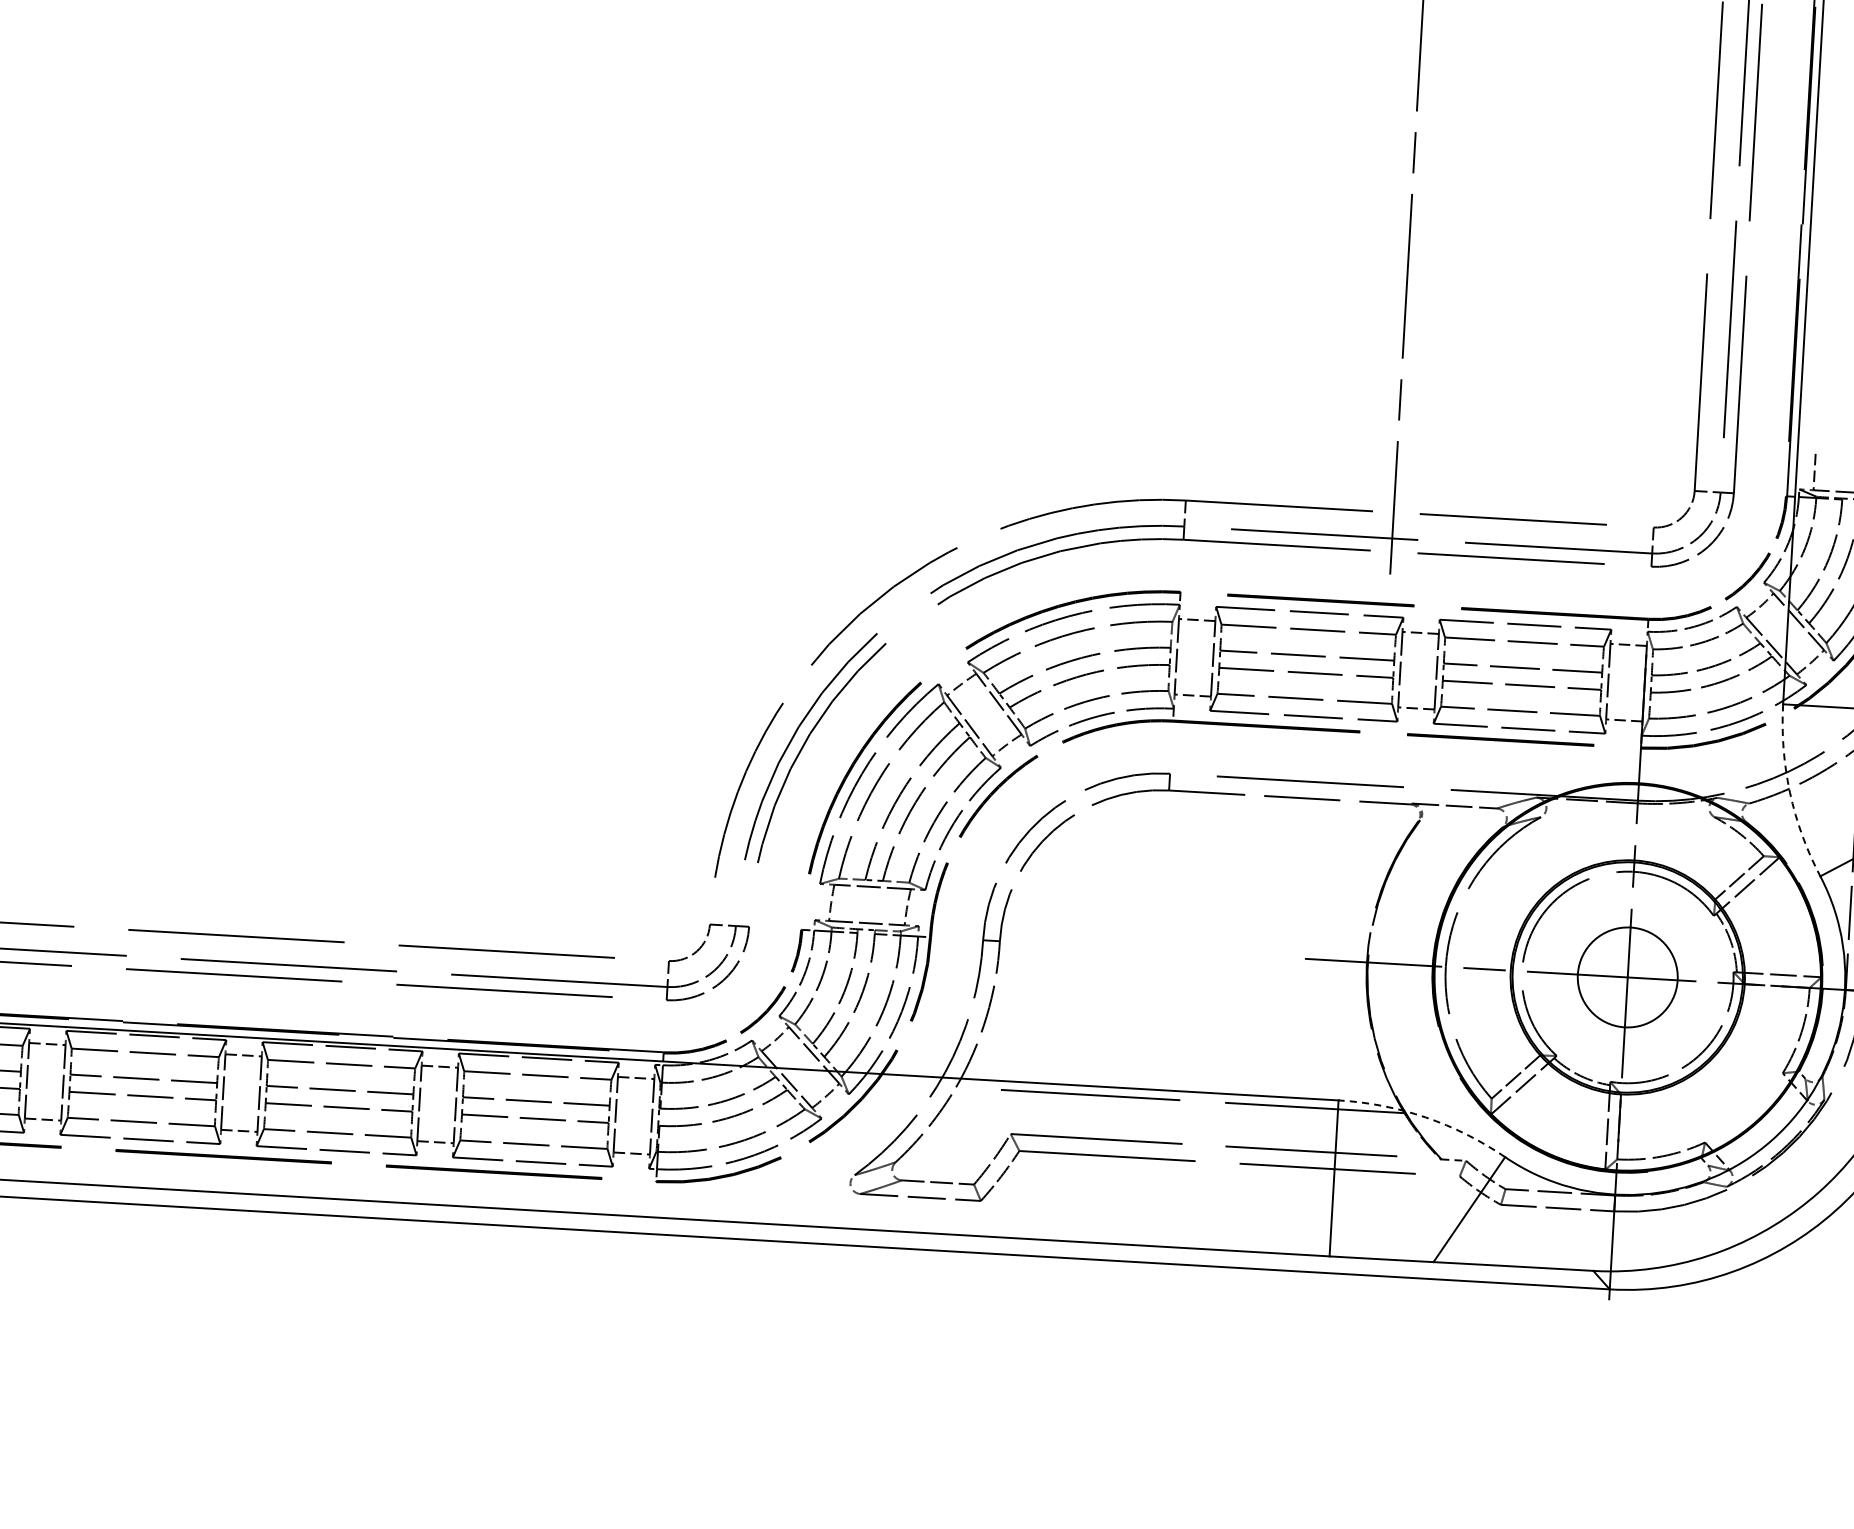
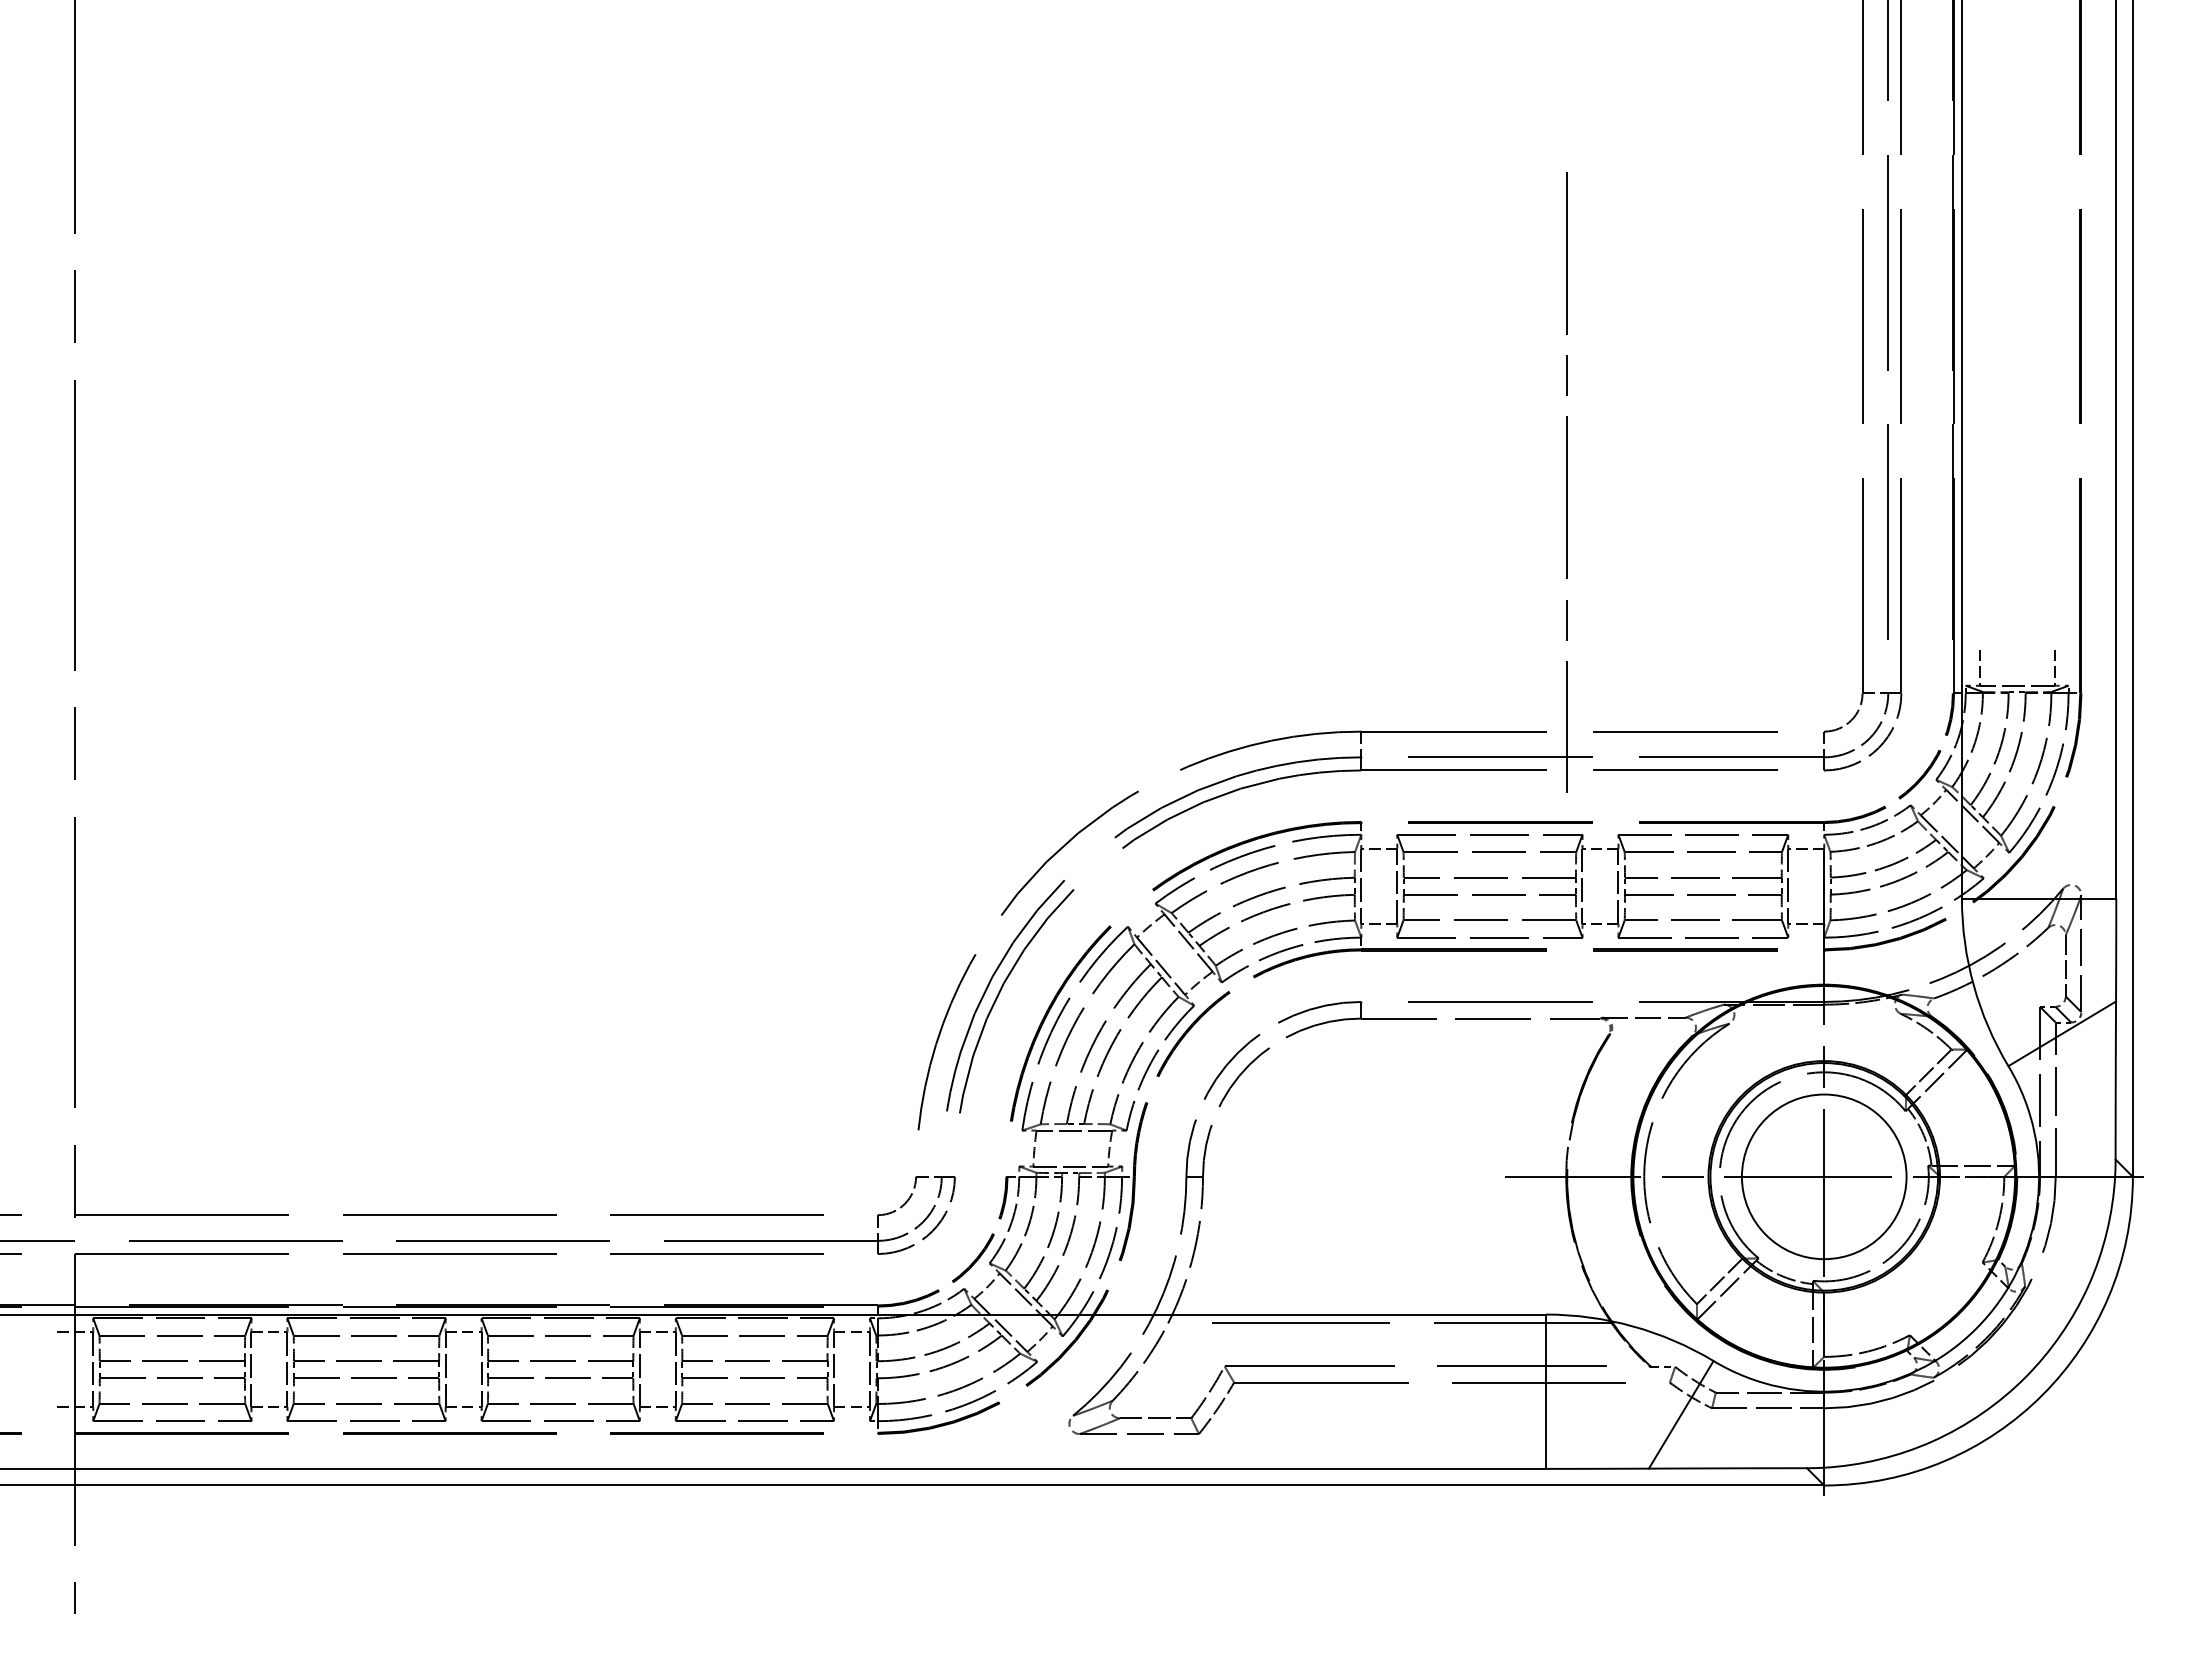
arc: (1789, 792) -> (1973, 985), dashed -> solid
circle: (1627, 977) -> (1823, 1176), size x1.67
arc: (1425, 1117) -> (1632, 1326), dashed -> solid

